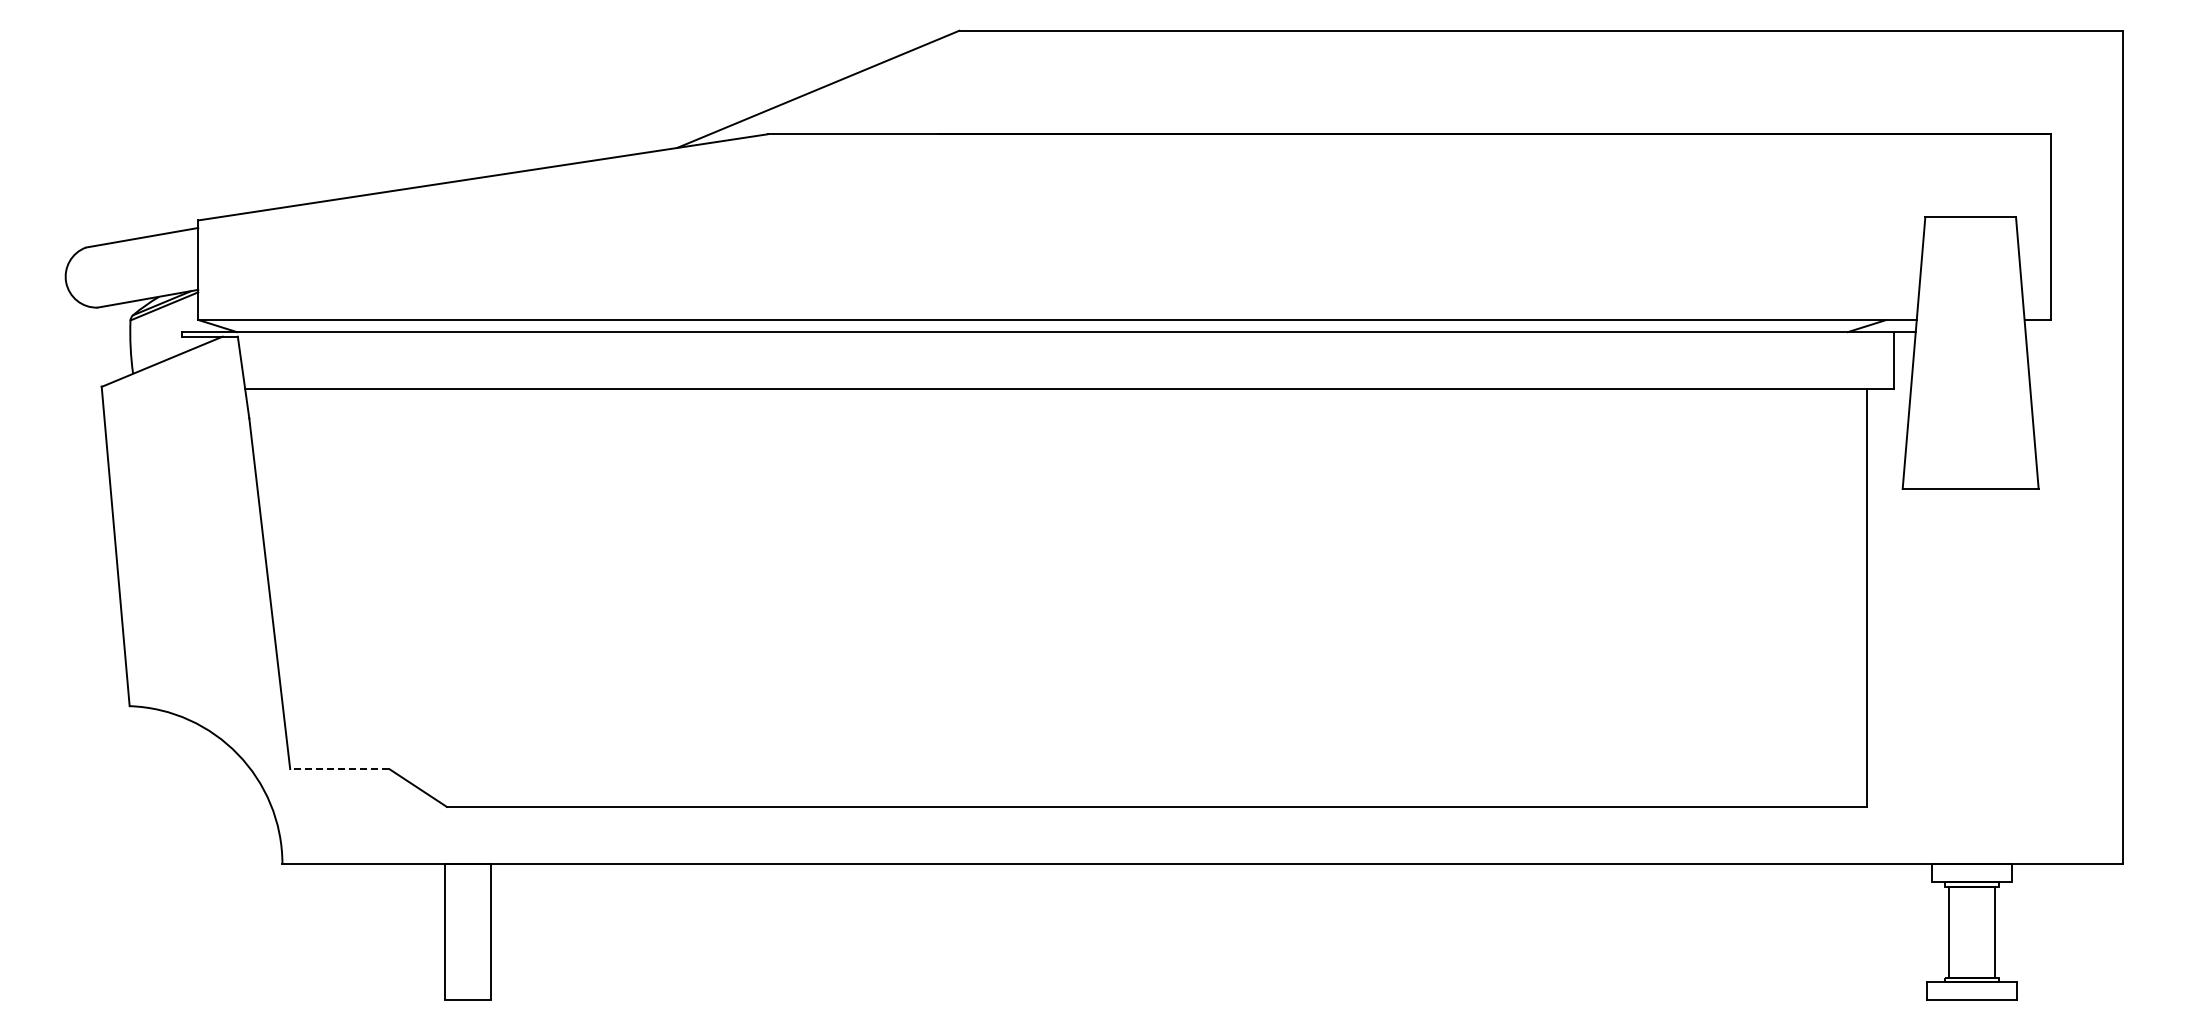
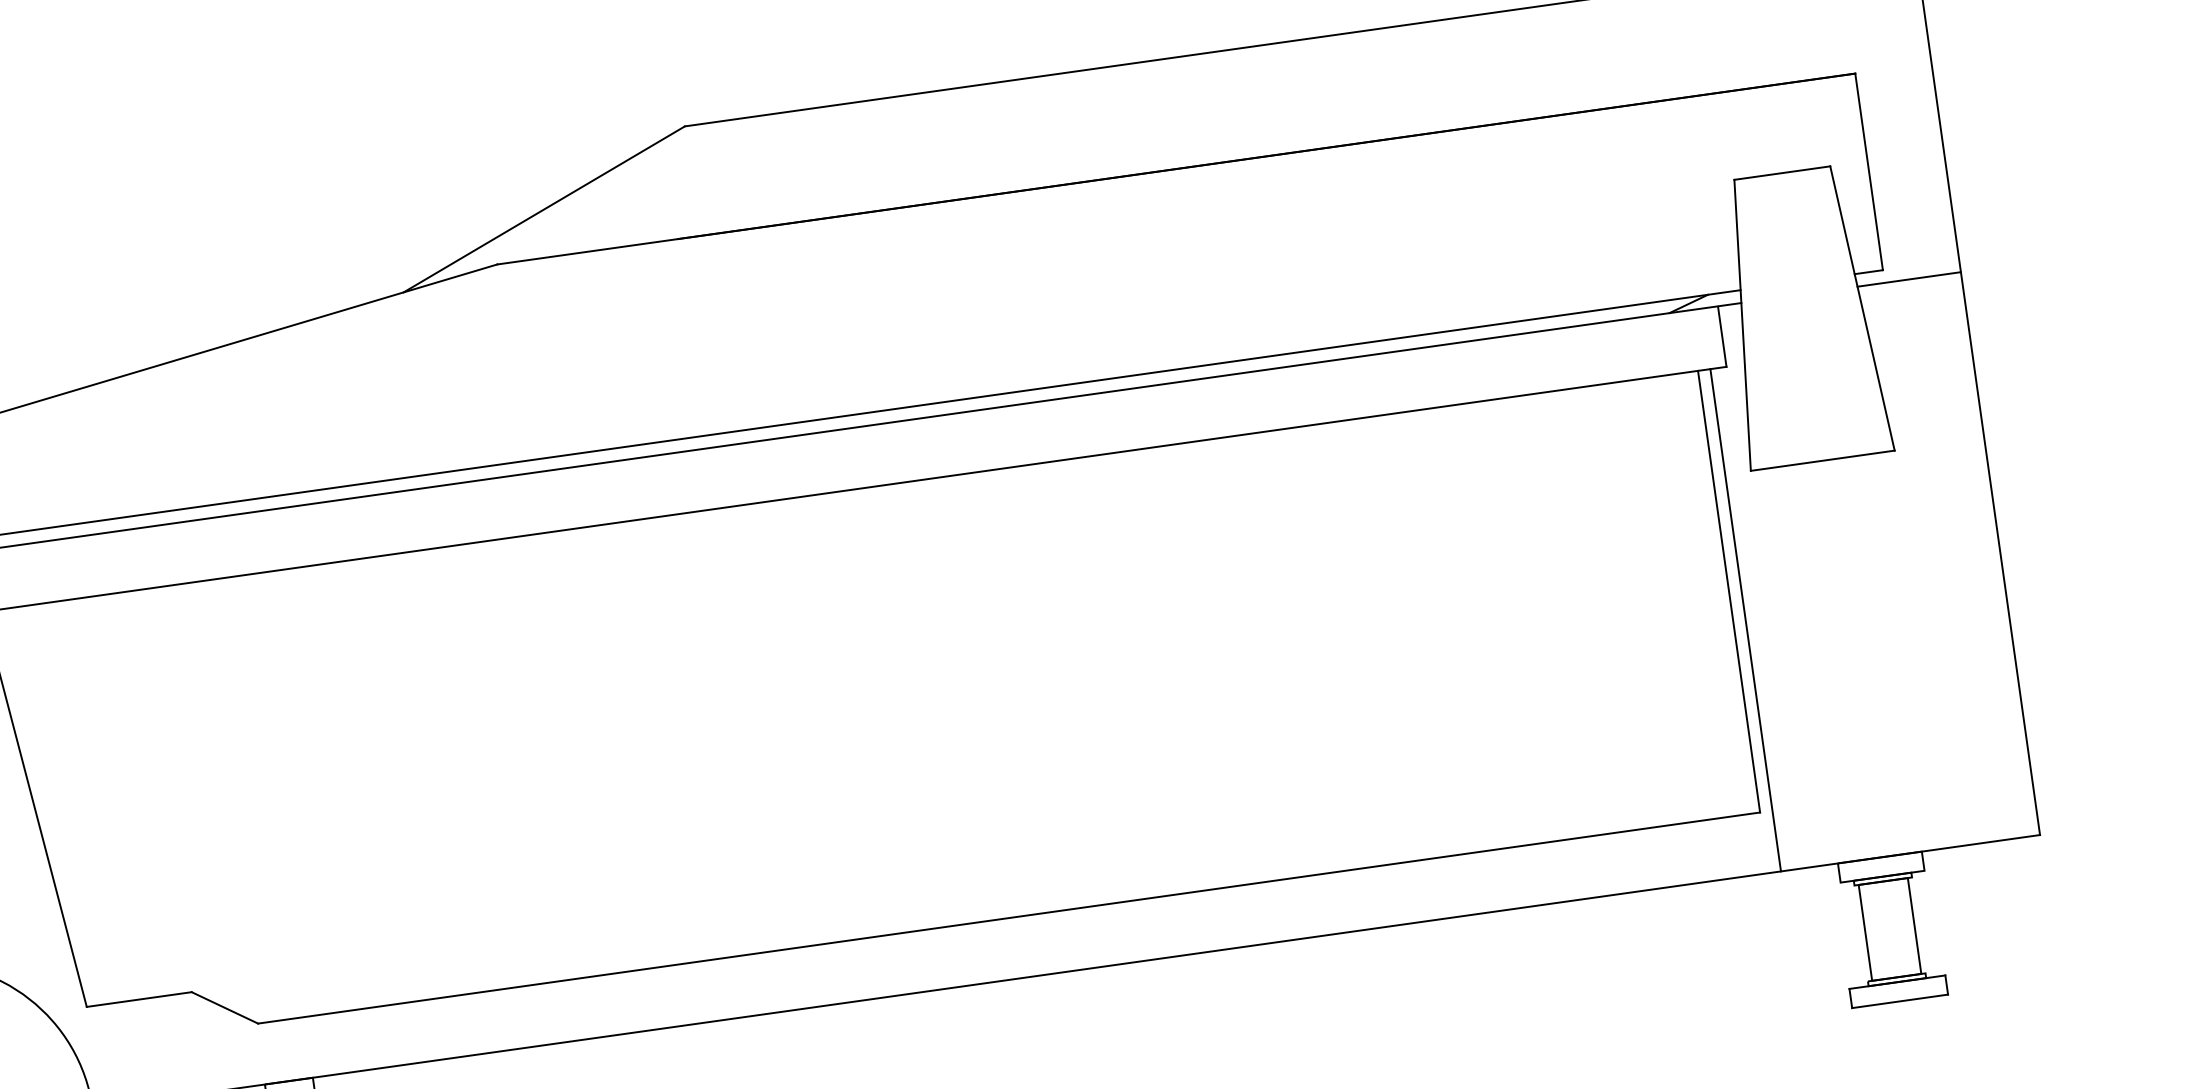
line: (2074, 332) -> (1909, 279), added
line: (1878, 626) -> (1745, 619), added
line: (339, 769) -> (139, 999), dashed -> solid

